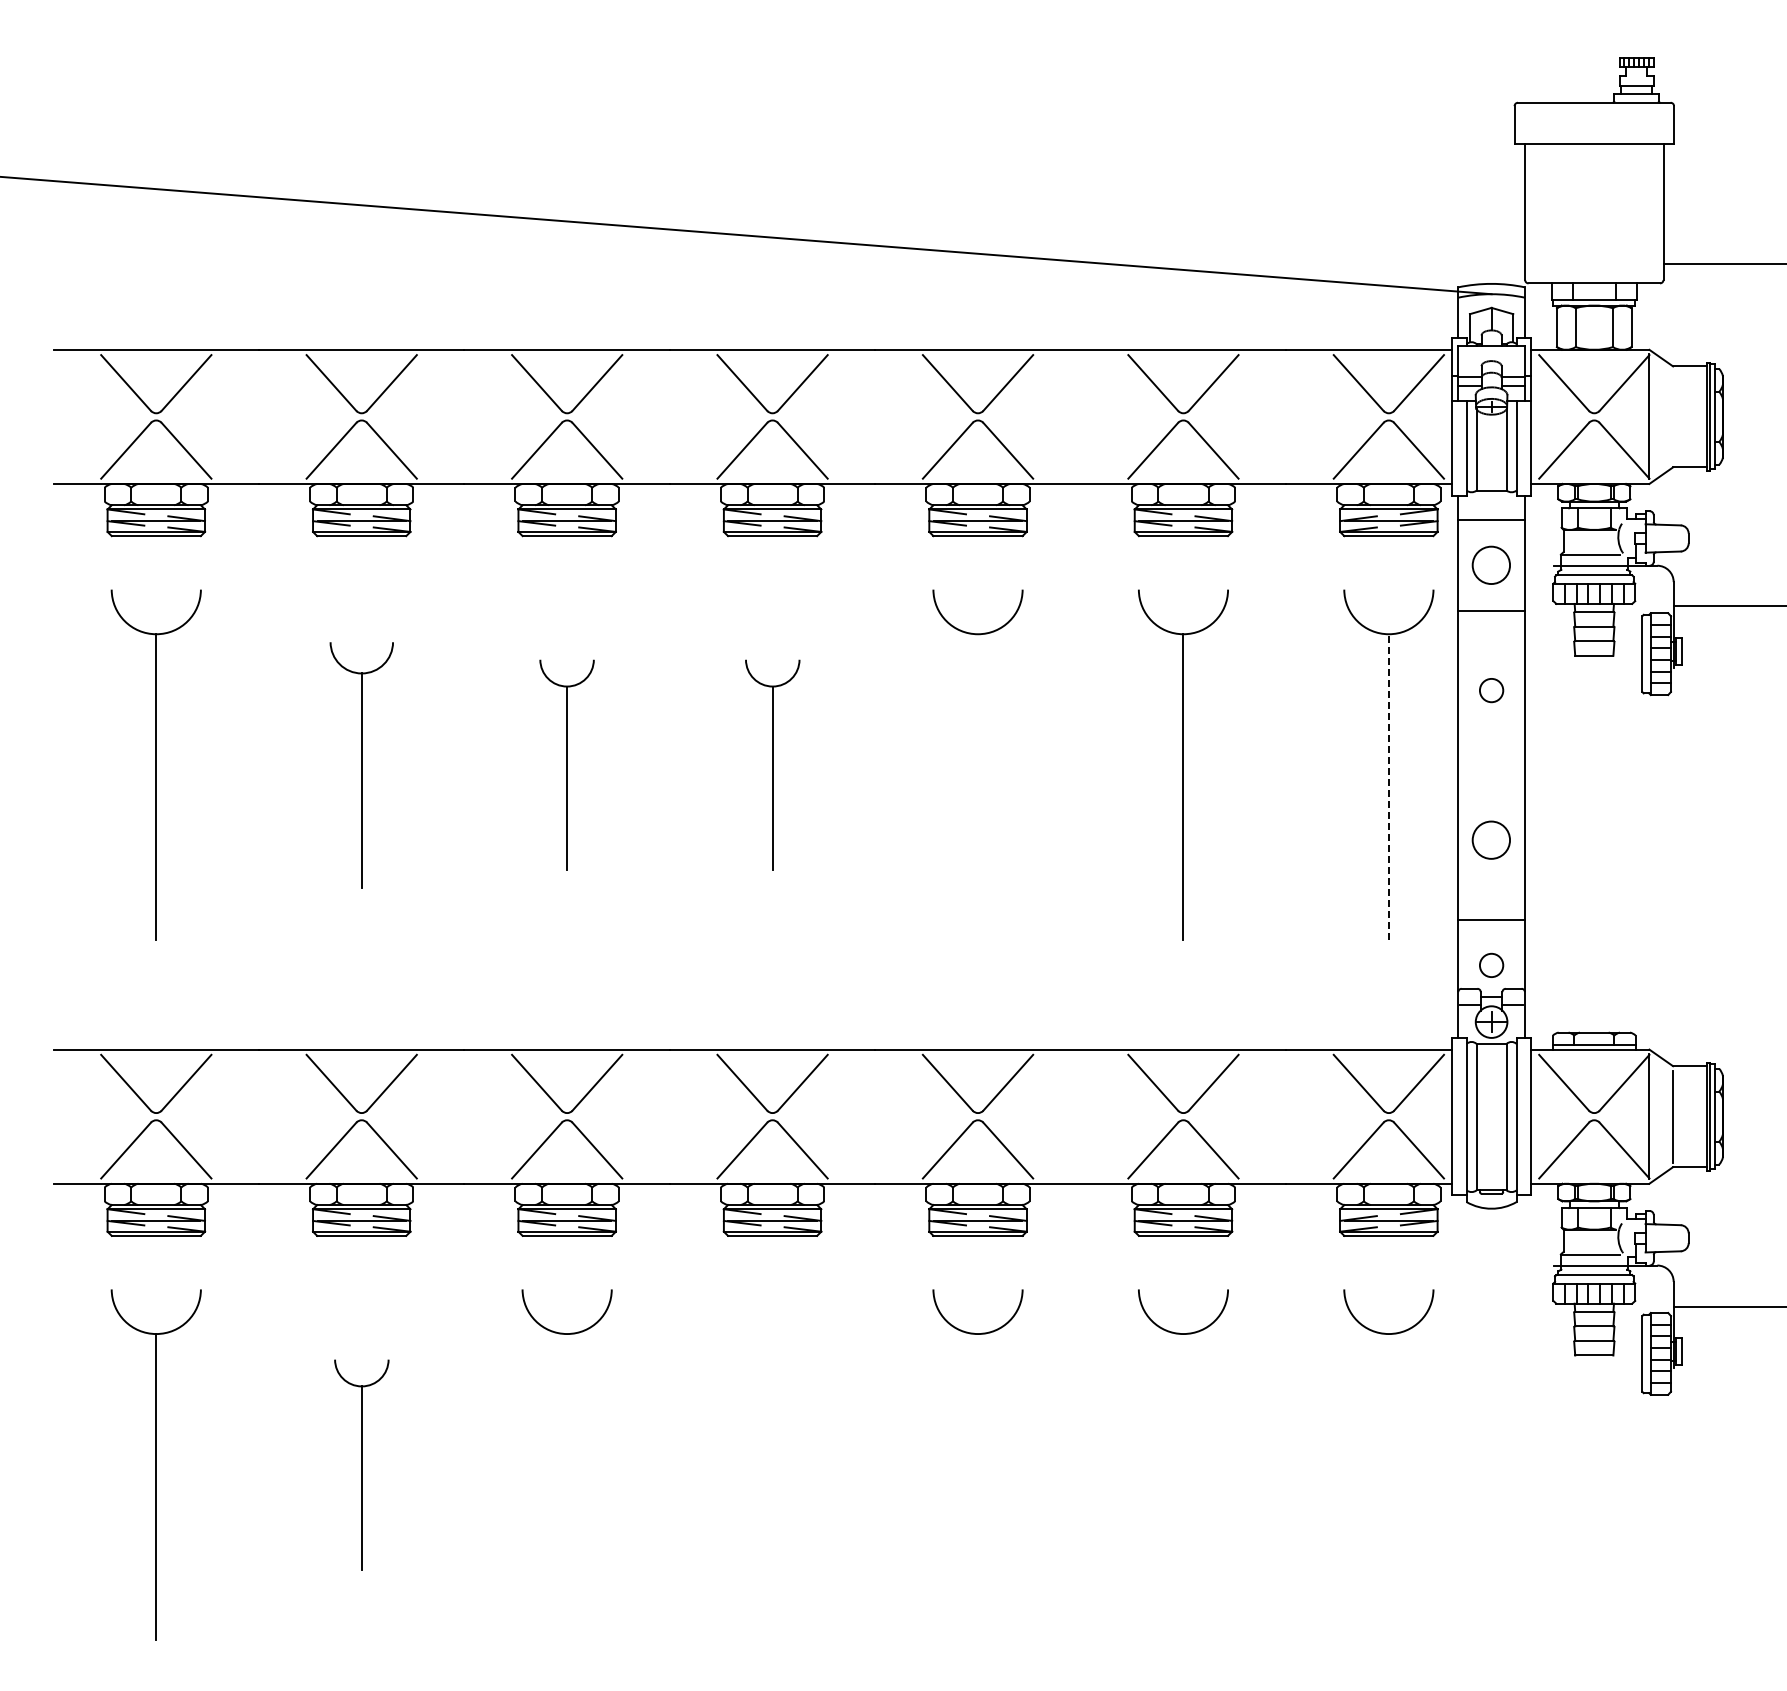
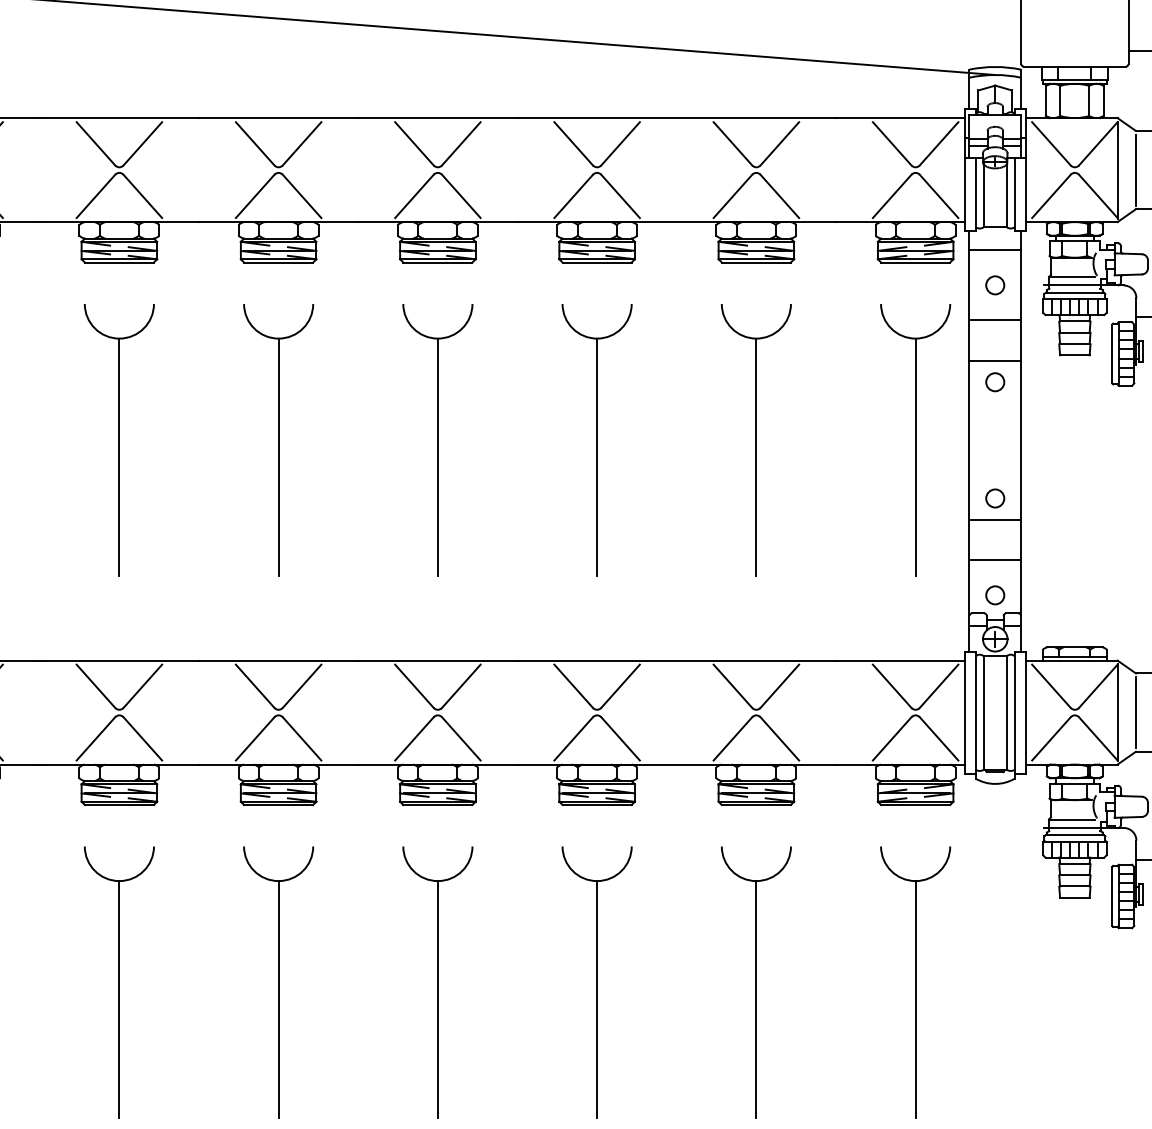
line: (1673, 416) -> (1136, 169), added
circle: (1491, 565) -> (995, 285), size x0.62
line: (1491, 662) -> (995, 360), added
part: (361, 764) -> (119, 439), size x1.43
part: (566, 764) -> (278, 439), size x1.67
part: (772, 764) -> (437, 439), size x1.67
line: (1388, 786) -> (915, 456), dashed -> solid
line: (978, 787) -> (597, 457), added
circle: (1491, 840) -> (995, 498), size x0.62
line: (1491, 868) -> (995, 520), added
part: (361, 1464) -> (119, 982), size x1.67
part: (772, 1464) -> (437, 982), added
line: (567, 1487) -> (278, 1000), added
line: (978, 1487) -> (597, 1000), added
line: (1183, 1487) -> (756, 1000), added
line: (1388, 1487) -> (915, 1000), added

